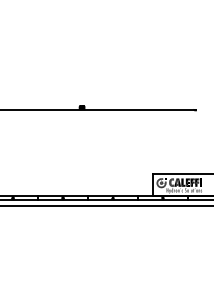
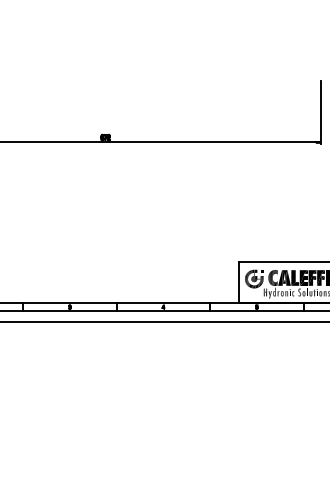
line: (196, 94) -> (319, 113), added

